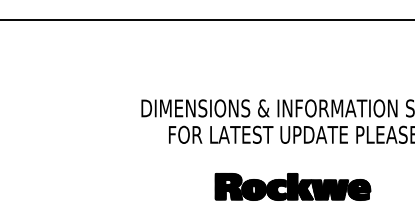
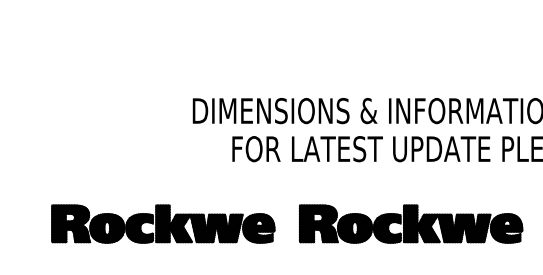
part: (120, 186) -> (162, 223), added

